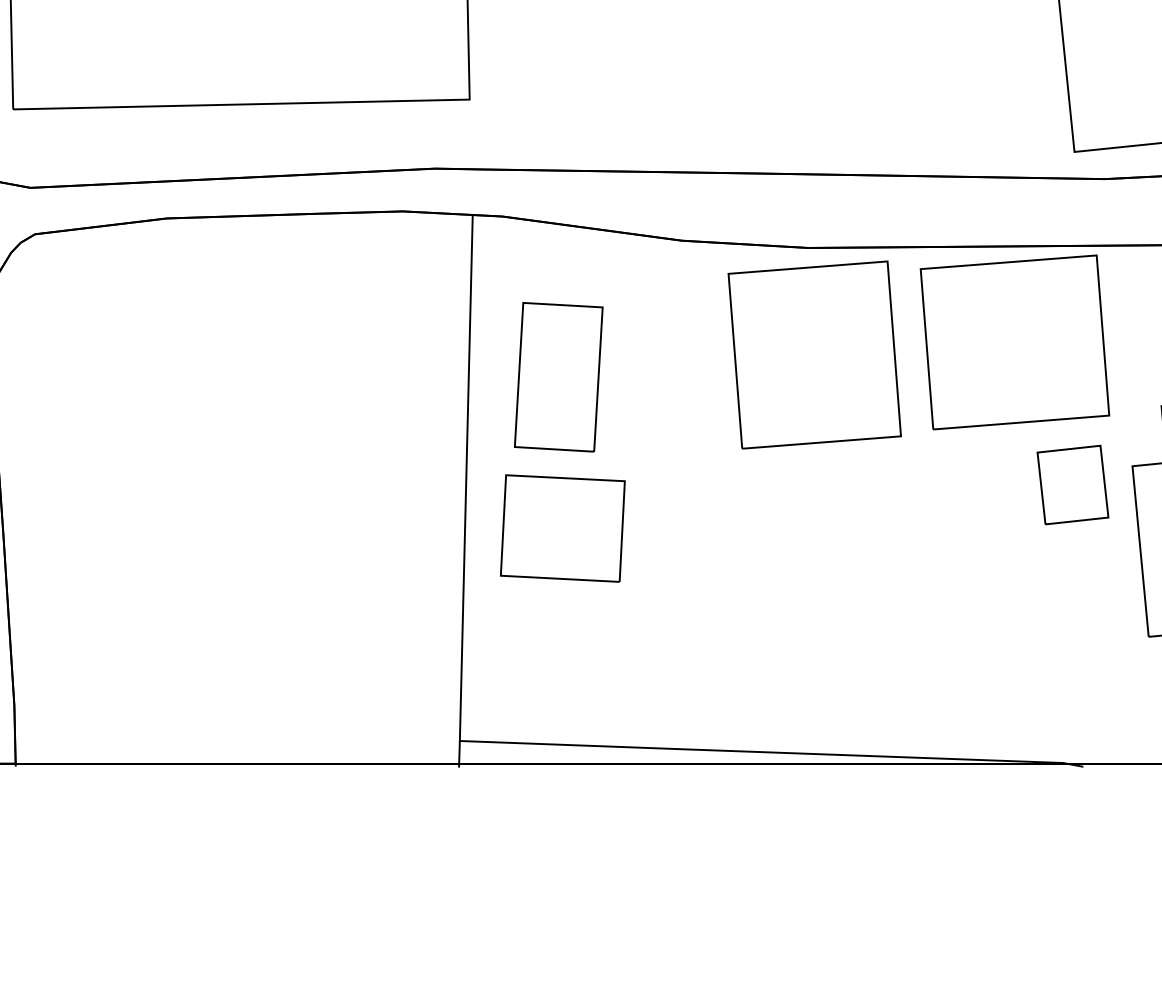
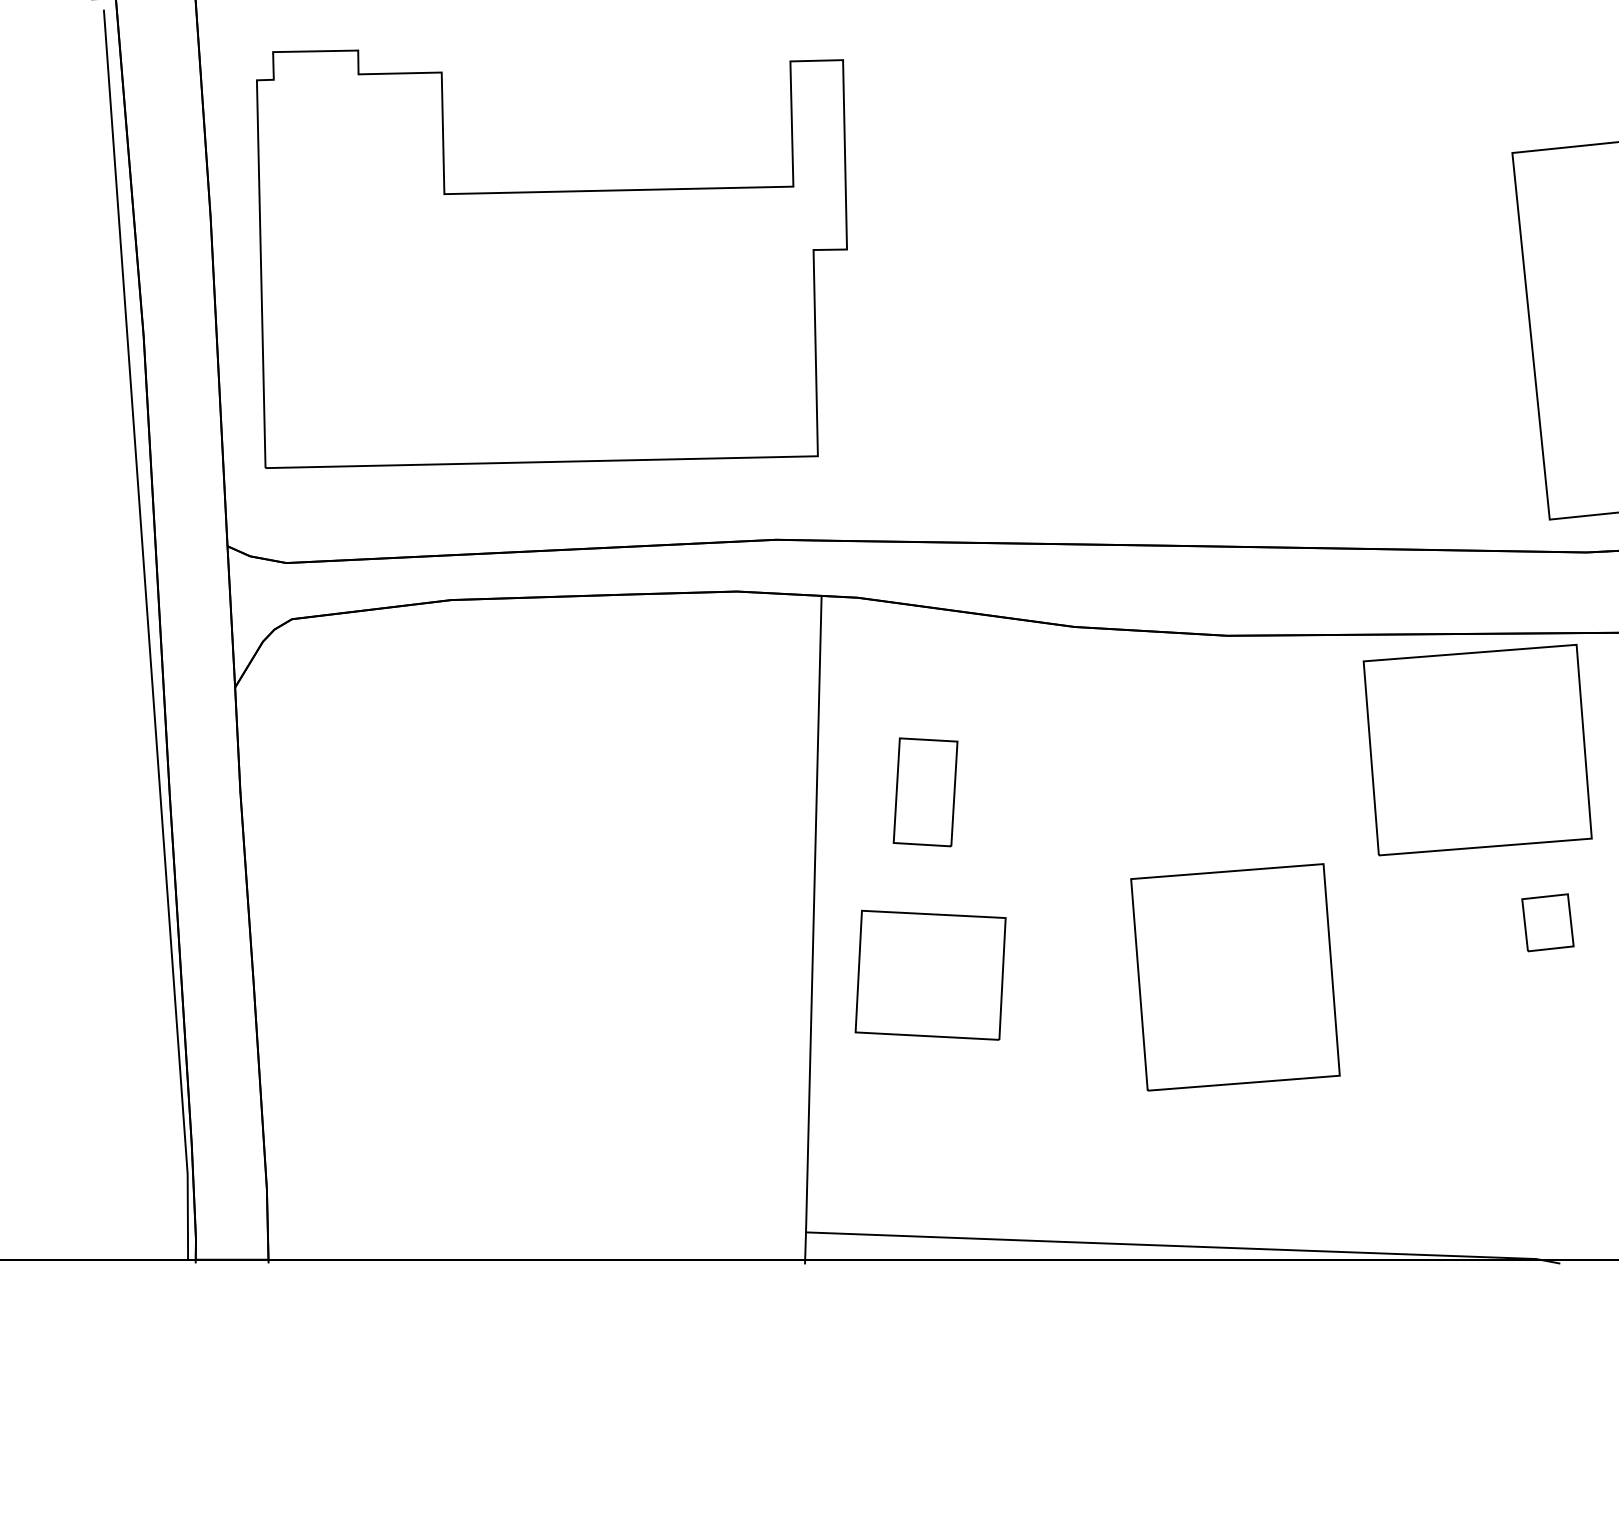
part: (814, 355) -> (1235, 977), moved
part: (558, 377) -> (925, 792), size x0.6
part: (1072, 484) -> (1547, 922), size x0.6

